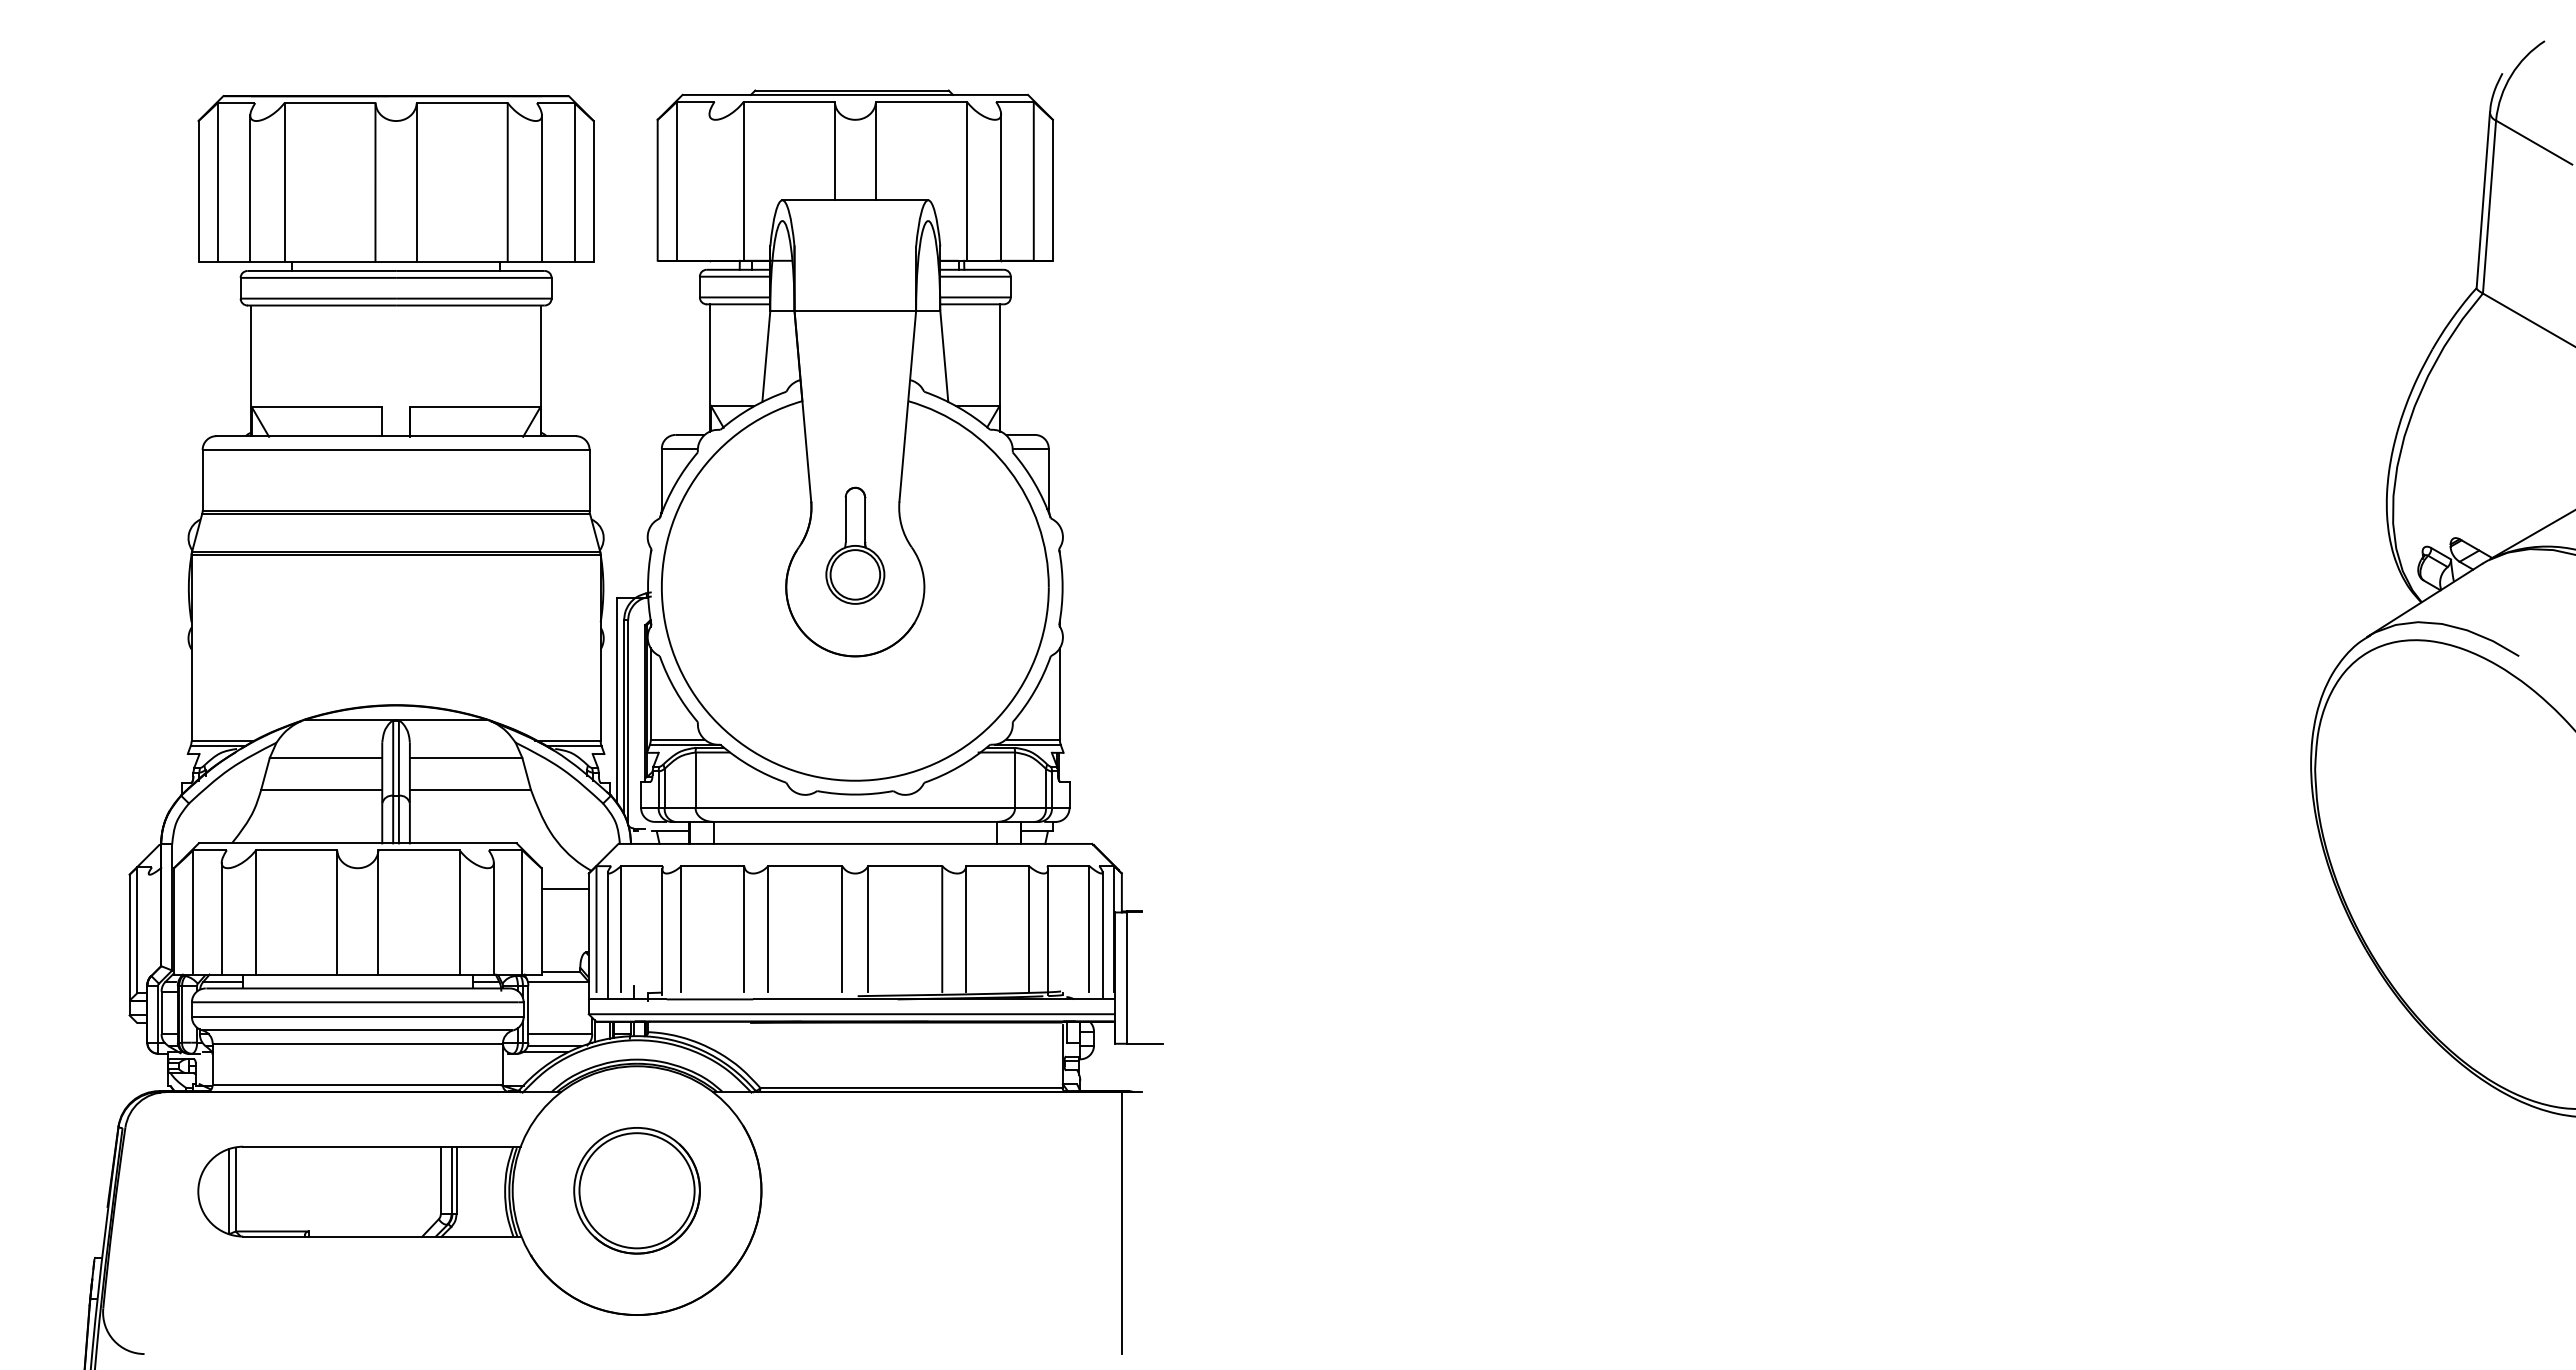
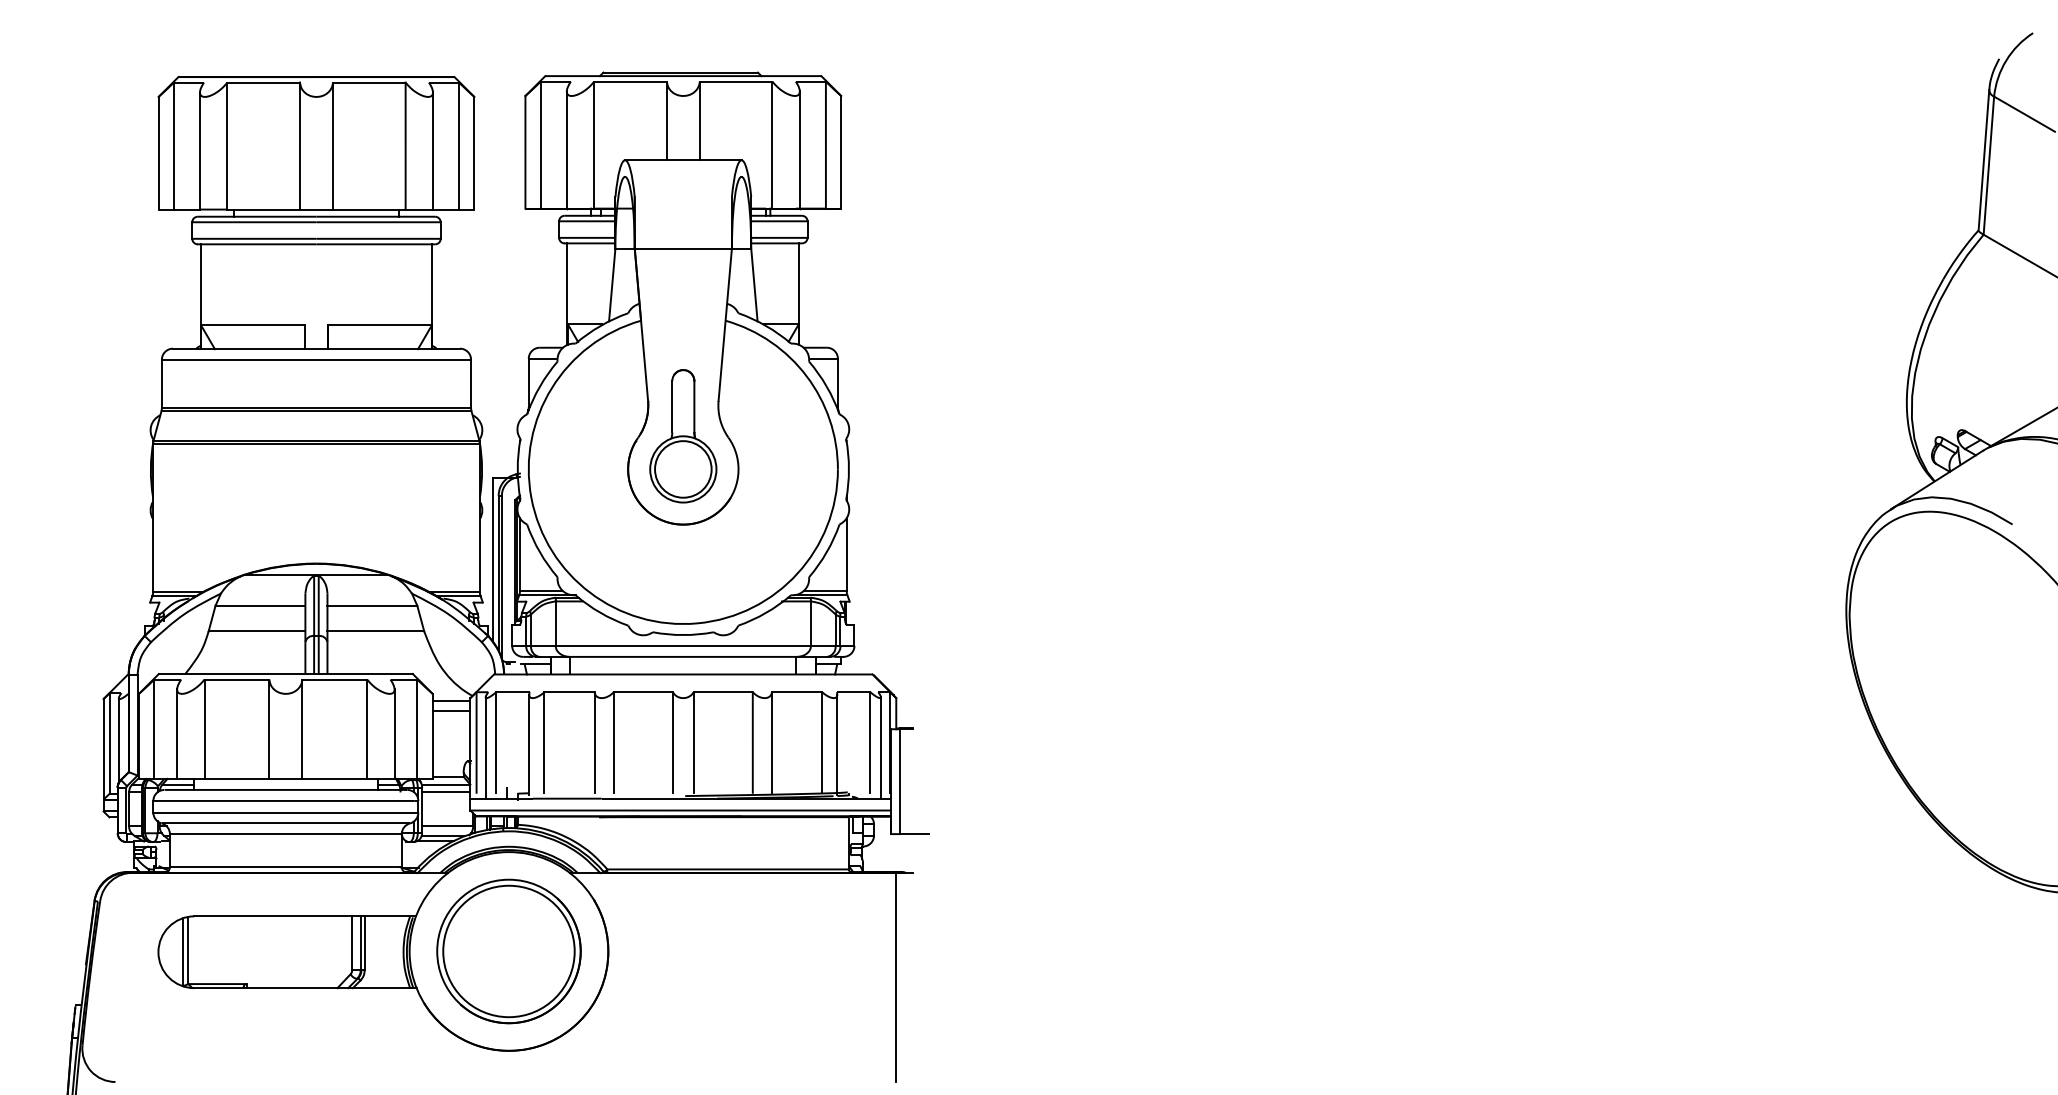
line: (709, 187) -> (566, 150), added
part: (855, 545) -> (683, 436), size x1.43
line: (564, 876) -> (450, 700), added
line: (148, 926) -> (118, 740), added
line: (558, 991) -> (446, 792), added
part: (636, 1190) -> (508, 951), size x1.43

